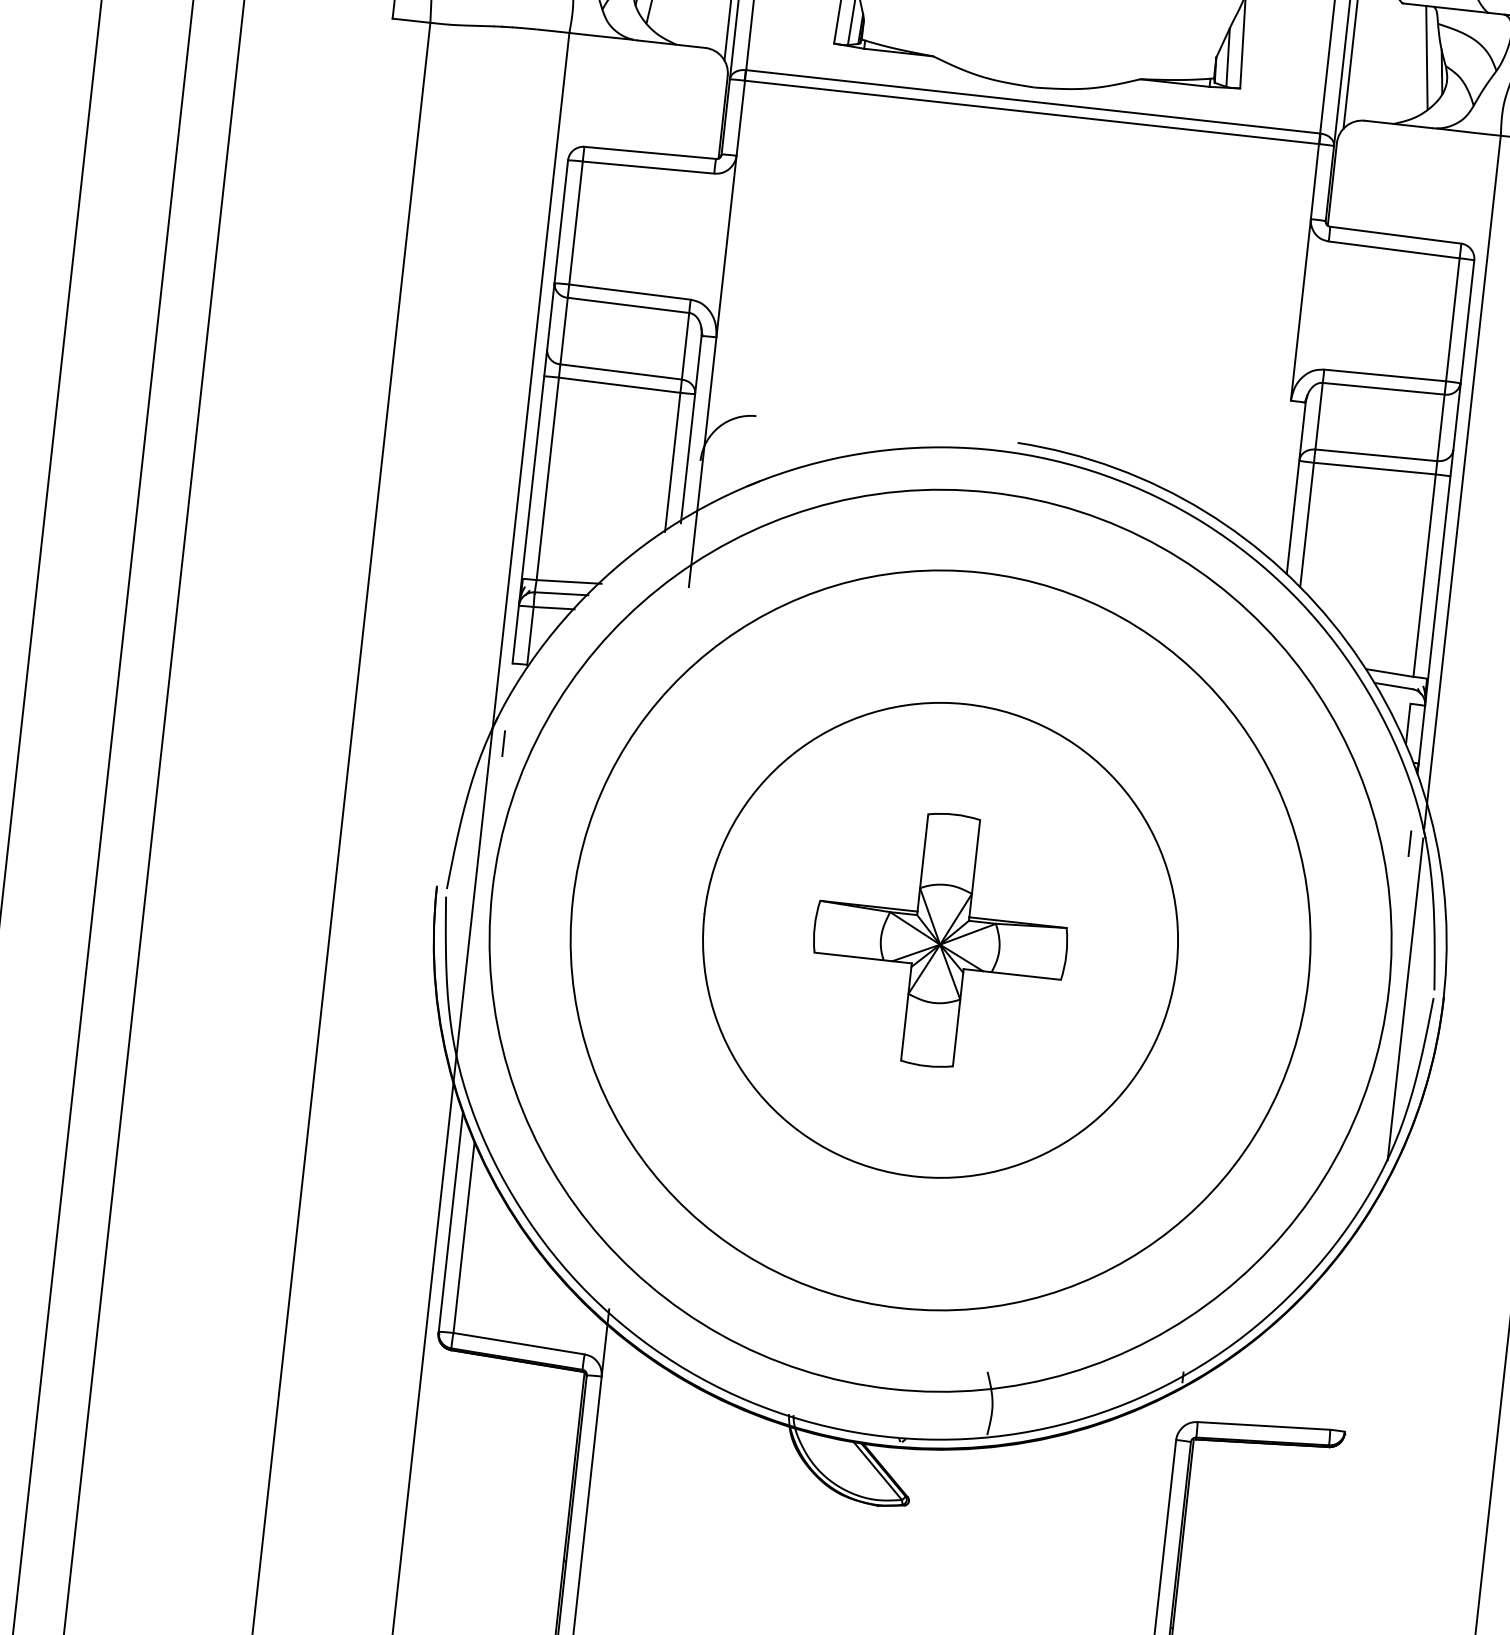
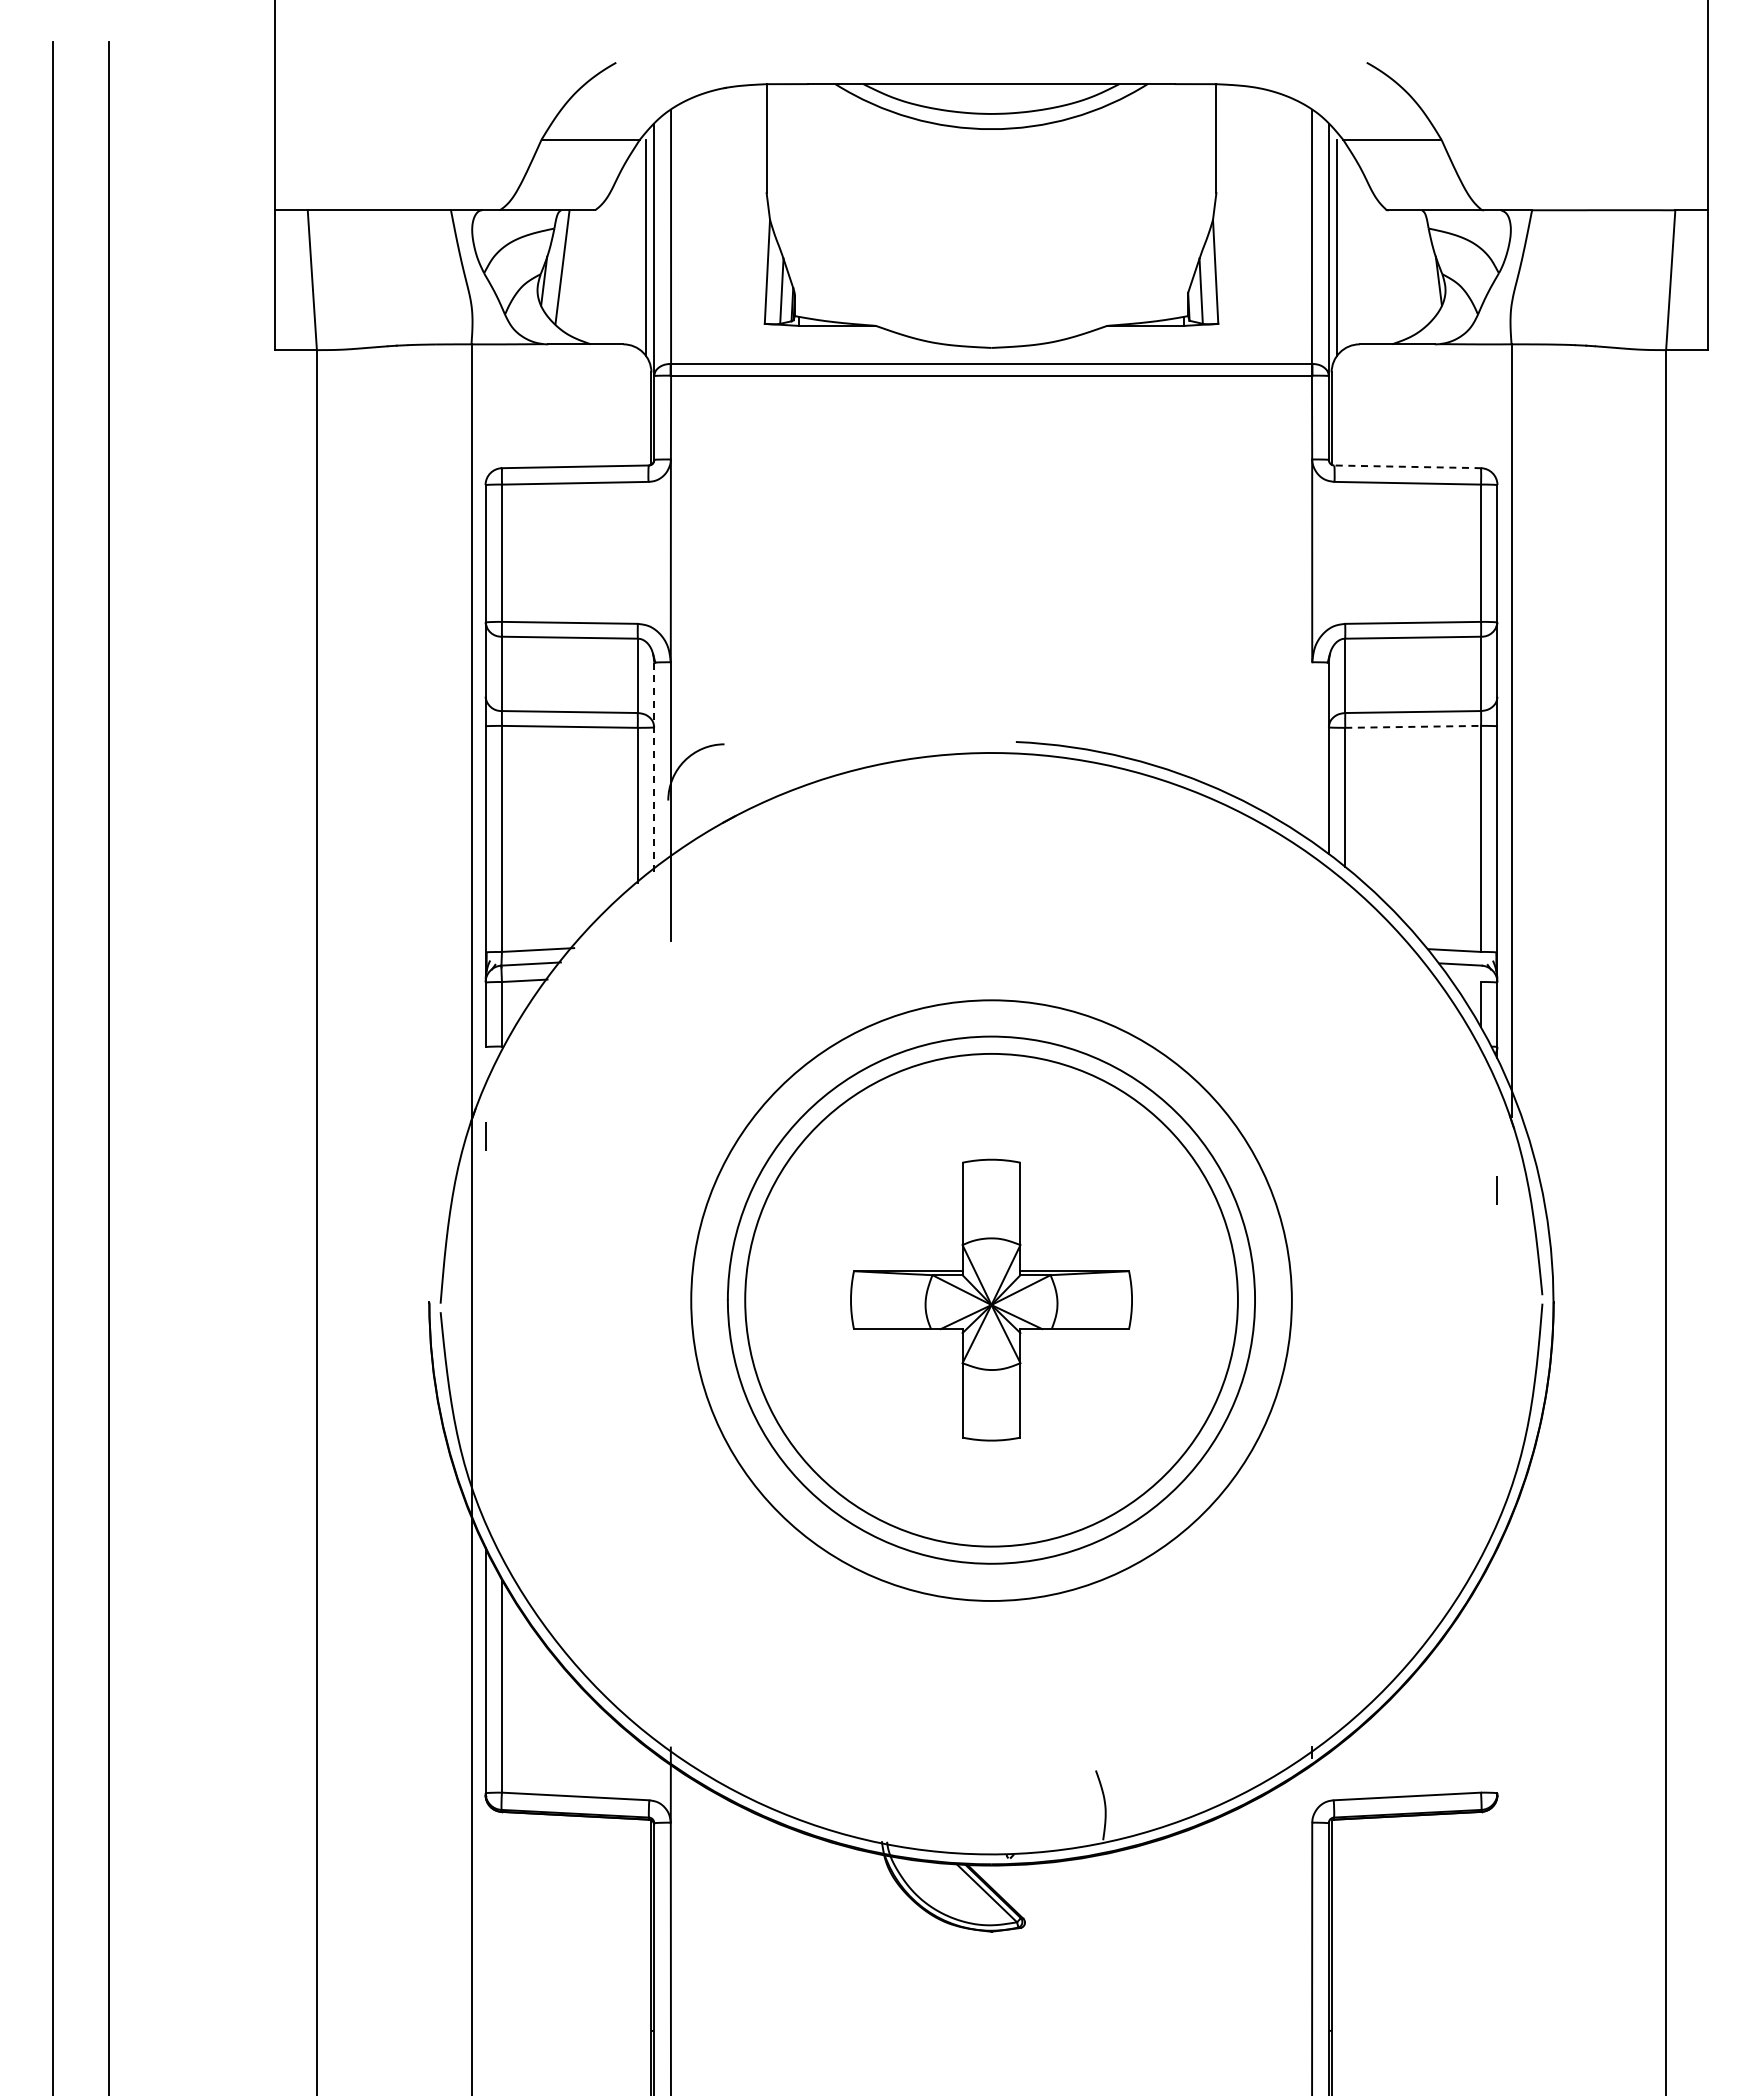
line: (1426, 57) -> (1420, 266), removed
line: (1395, 234) -> (1407, 466), solid -> dashed
line: (691, 429) -> (654, 767), solid -> dashed
line: (1375, 468) -> (1413, 726), solid -> dashed
line: (1409, 843) -> (1496, 1190), moved
circle: (940, 939) -> (991, 1299), size x0.6
circle: (940, 940) -> (991, 1300), size x0.6
line: (1405, 999) -> (1511, 1308), removed

